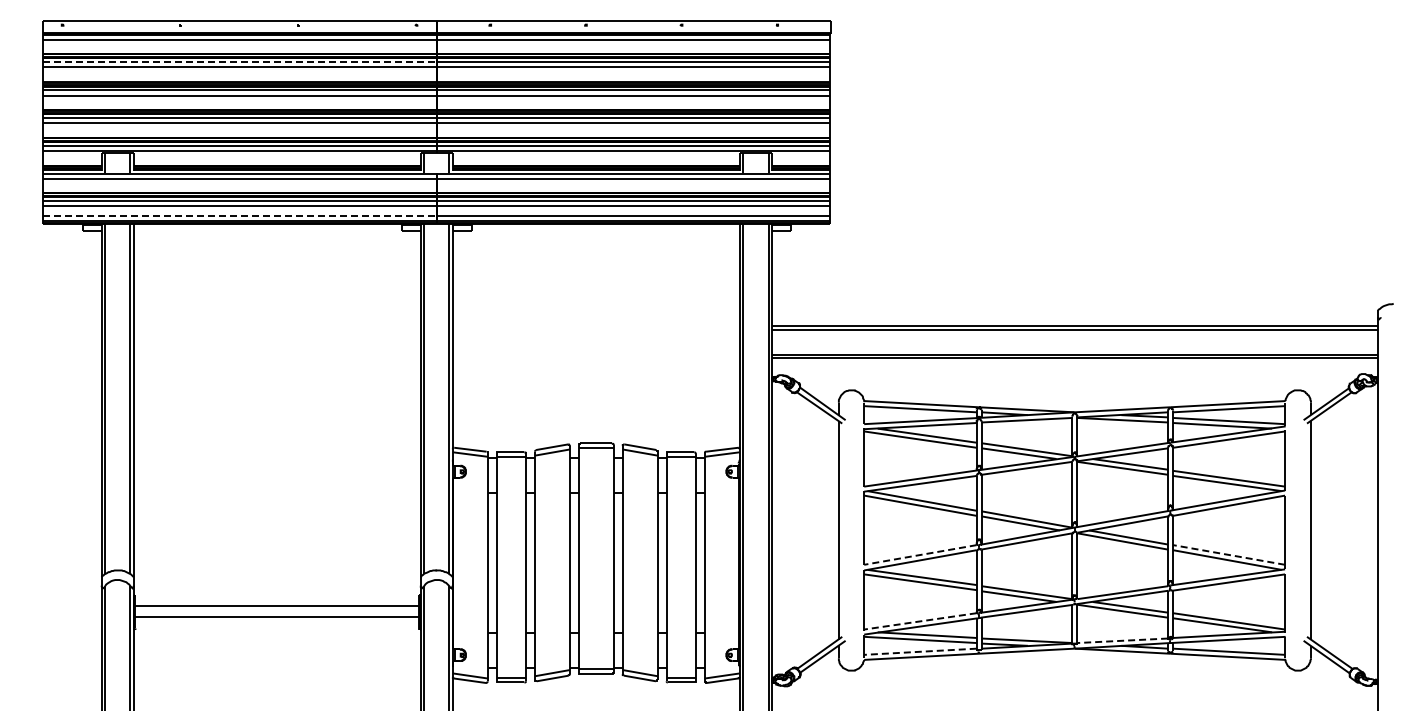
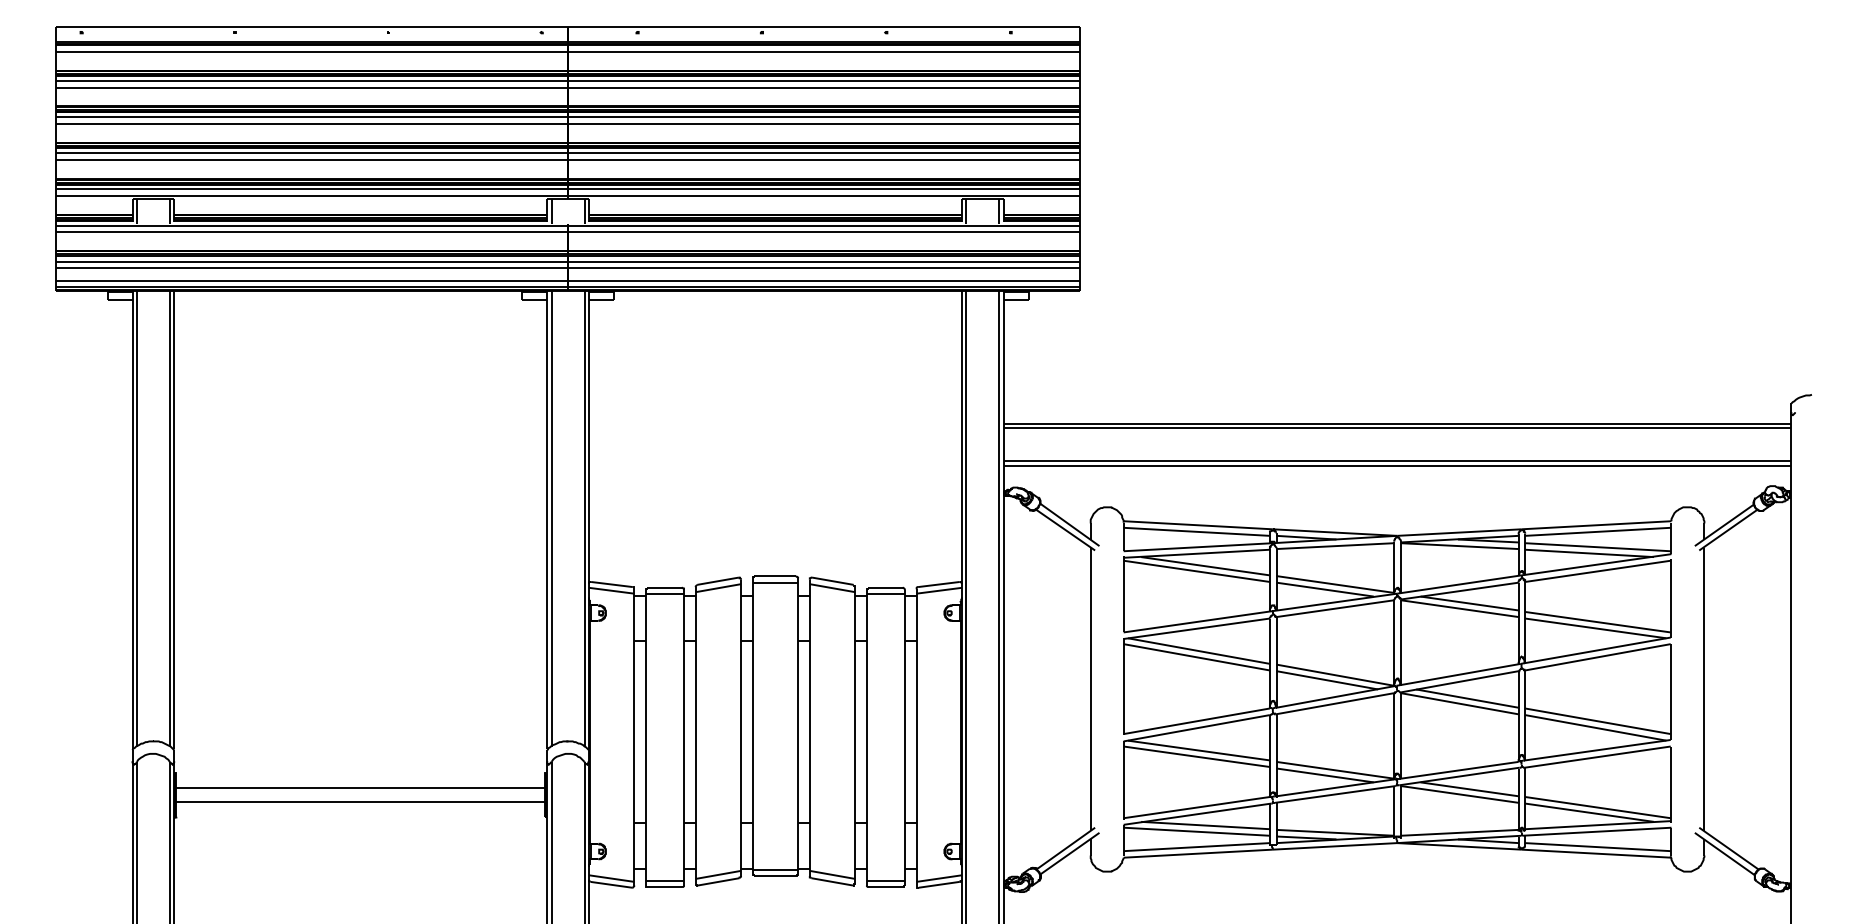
line: (239, 62) -> (311, 81), dashed -> solid
line: (239, 215) -> (311, 280), dashed -> solid
line: (1229, 554) -> (1598, 720), dashed -> solid
line: (919, 555) -> (1195, 721), dashed -> solid
line: (920, 621) -> (1196, 807), dashed -> solid
line: (1122, 640) -> (1459, 832), dashed -> solid
line: (919, 651) -> (1195, 846), dashed -> solid

